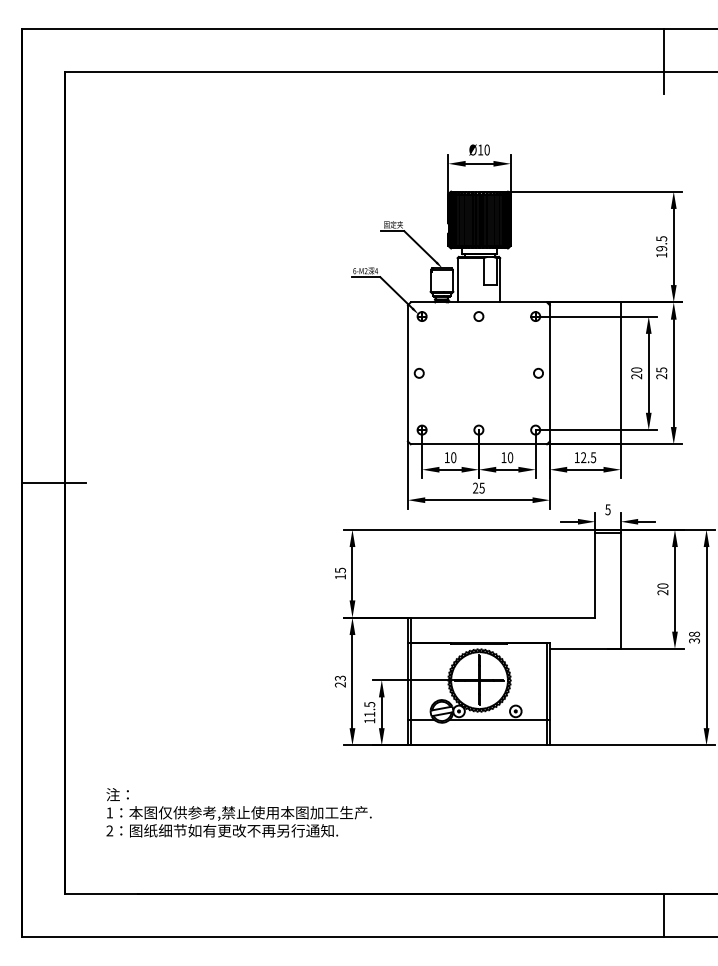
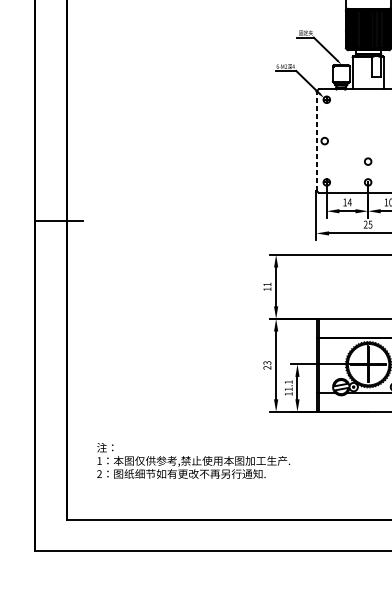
circle: (478, 316) -> (367, 161), moved
line: (407, 372) -> (316, 140), solid -> dashed
text: (453, 457) -> (349, 202), 10 -> 14
text: (340, 570) -> (267, 284), 15 -> 11
text: (369, 704) -> (288, 382), 11.5 -> 11.1

